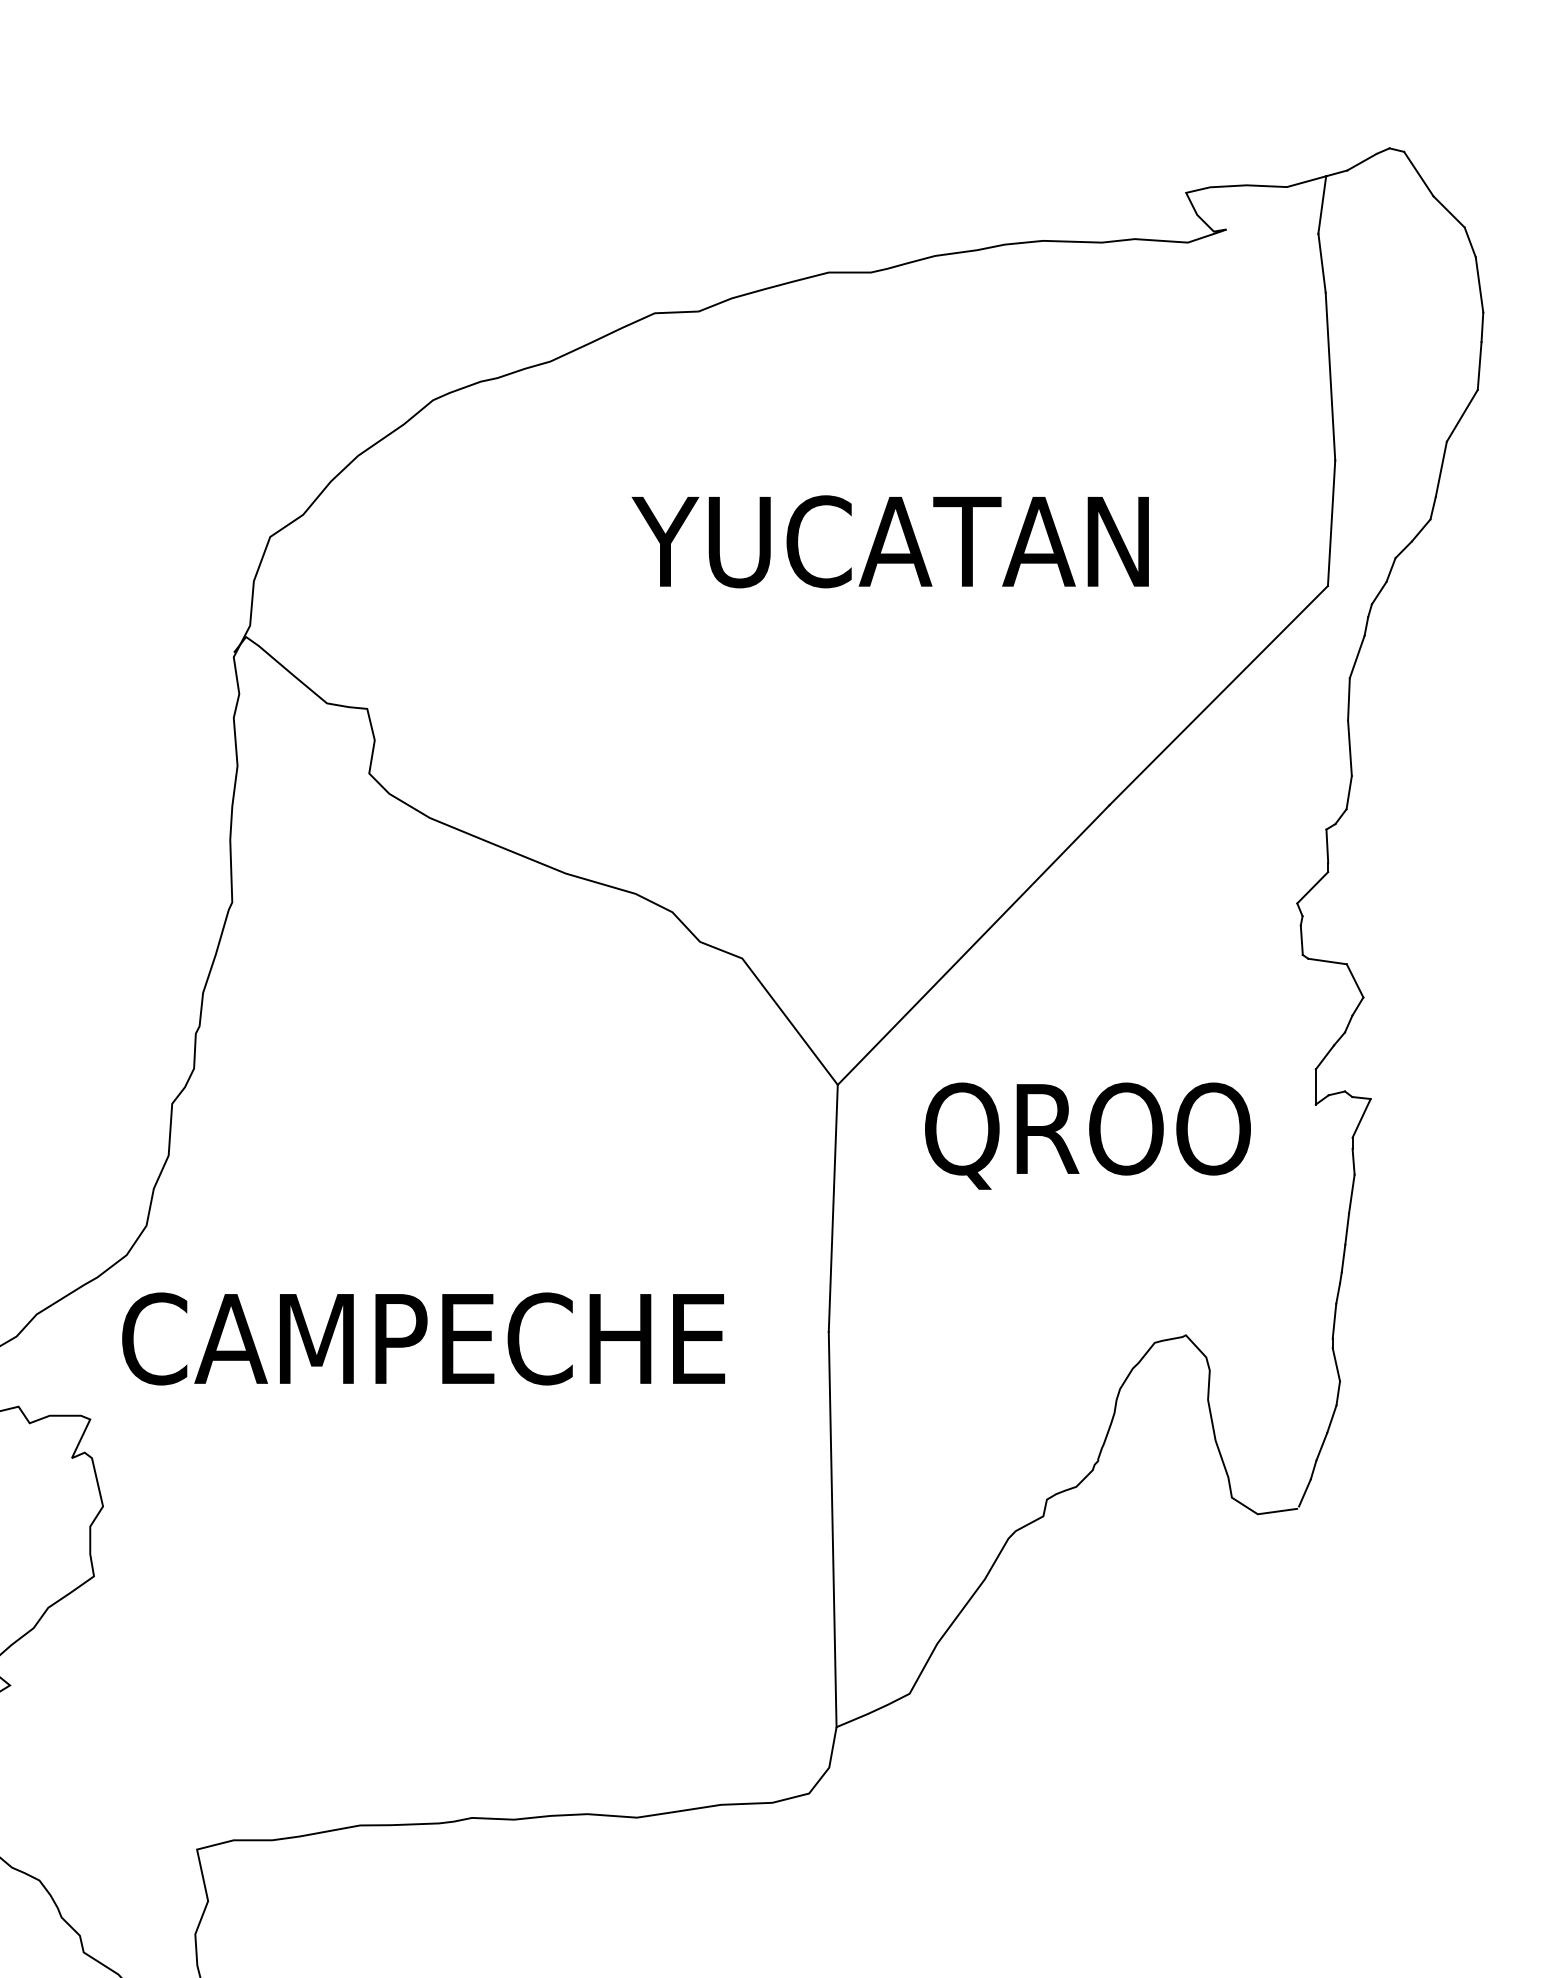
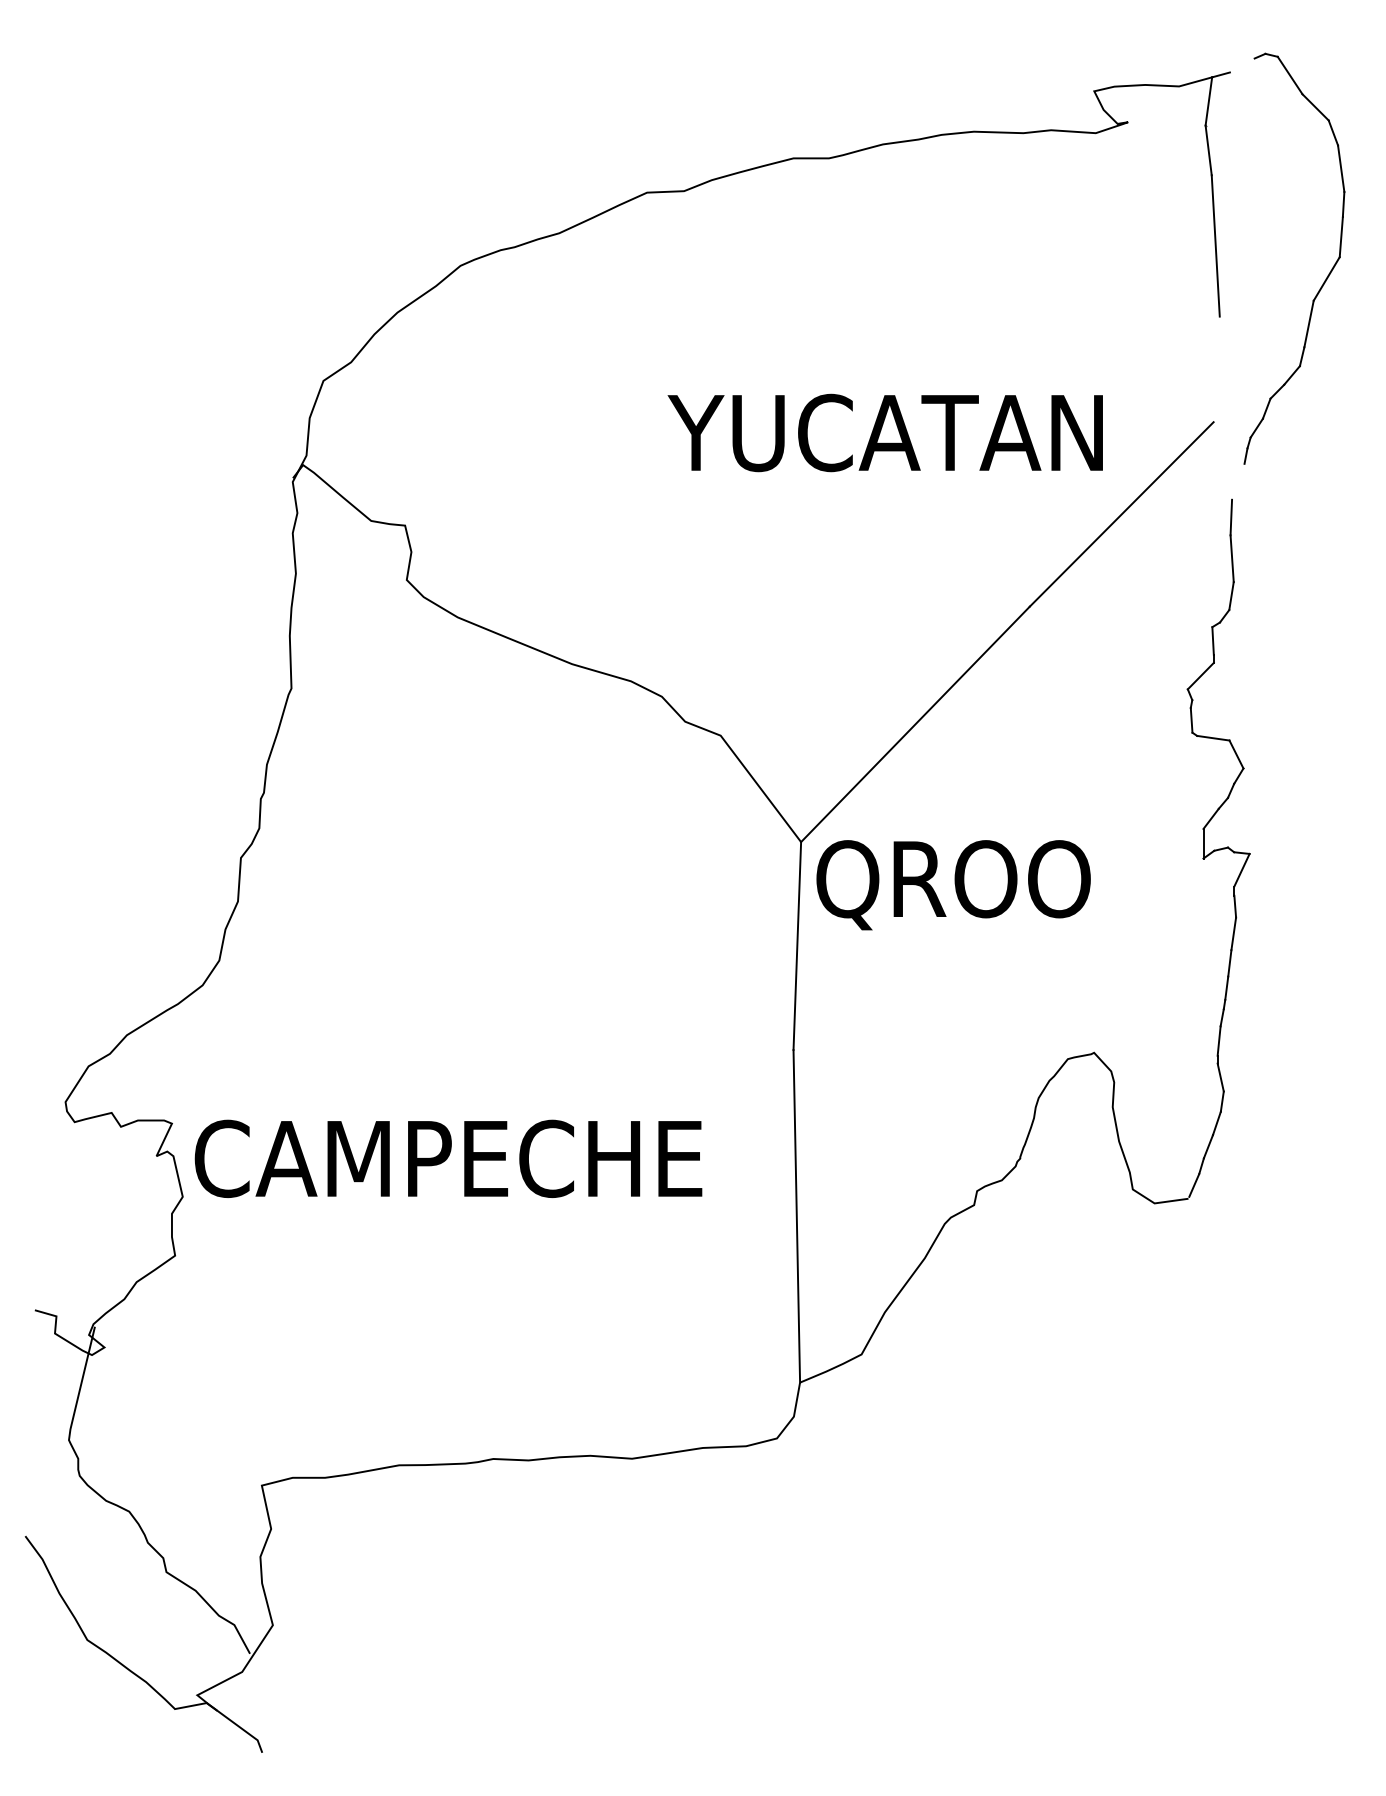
line: (1361, 162) -> (1241, 65), removed
line: (1331, 523) -> (1216, 369), removed
text: (889, 541) -> (884, 432), moved
line: (1357, 656) -> (1238, 481), removed
text: (1087, 1136) -> (953, 885), moved
text: (423, 1338) -> (448, 1158), moved

